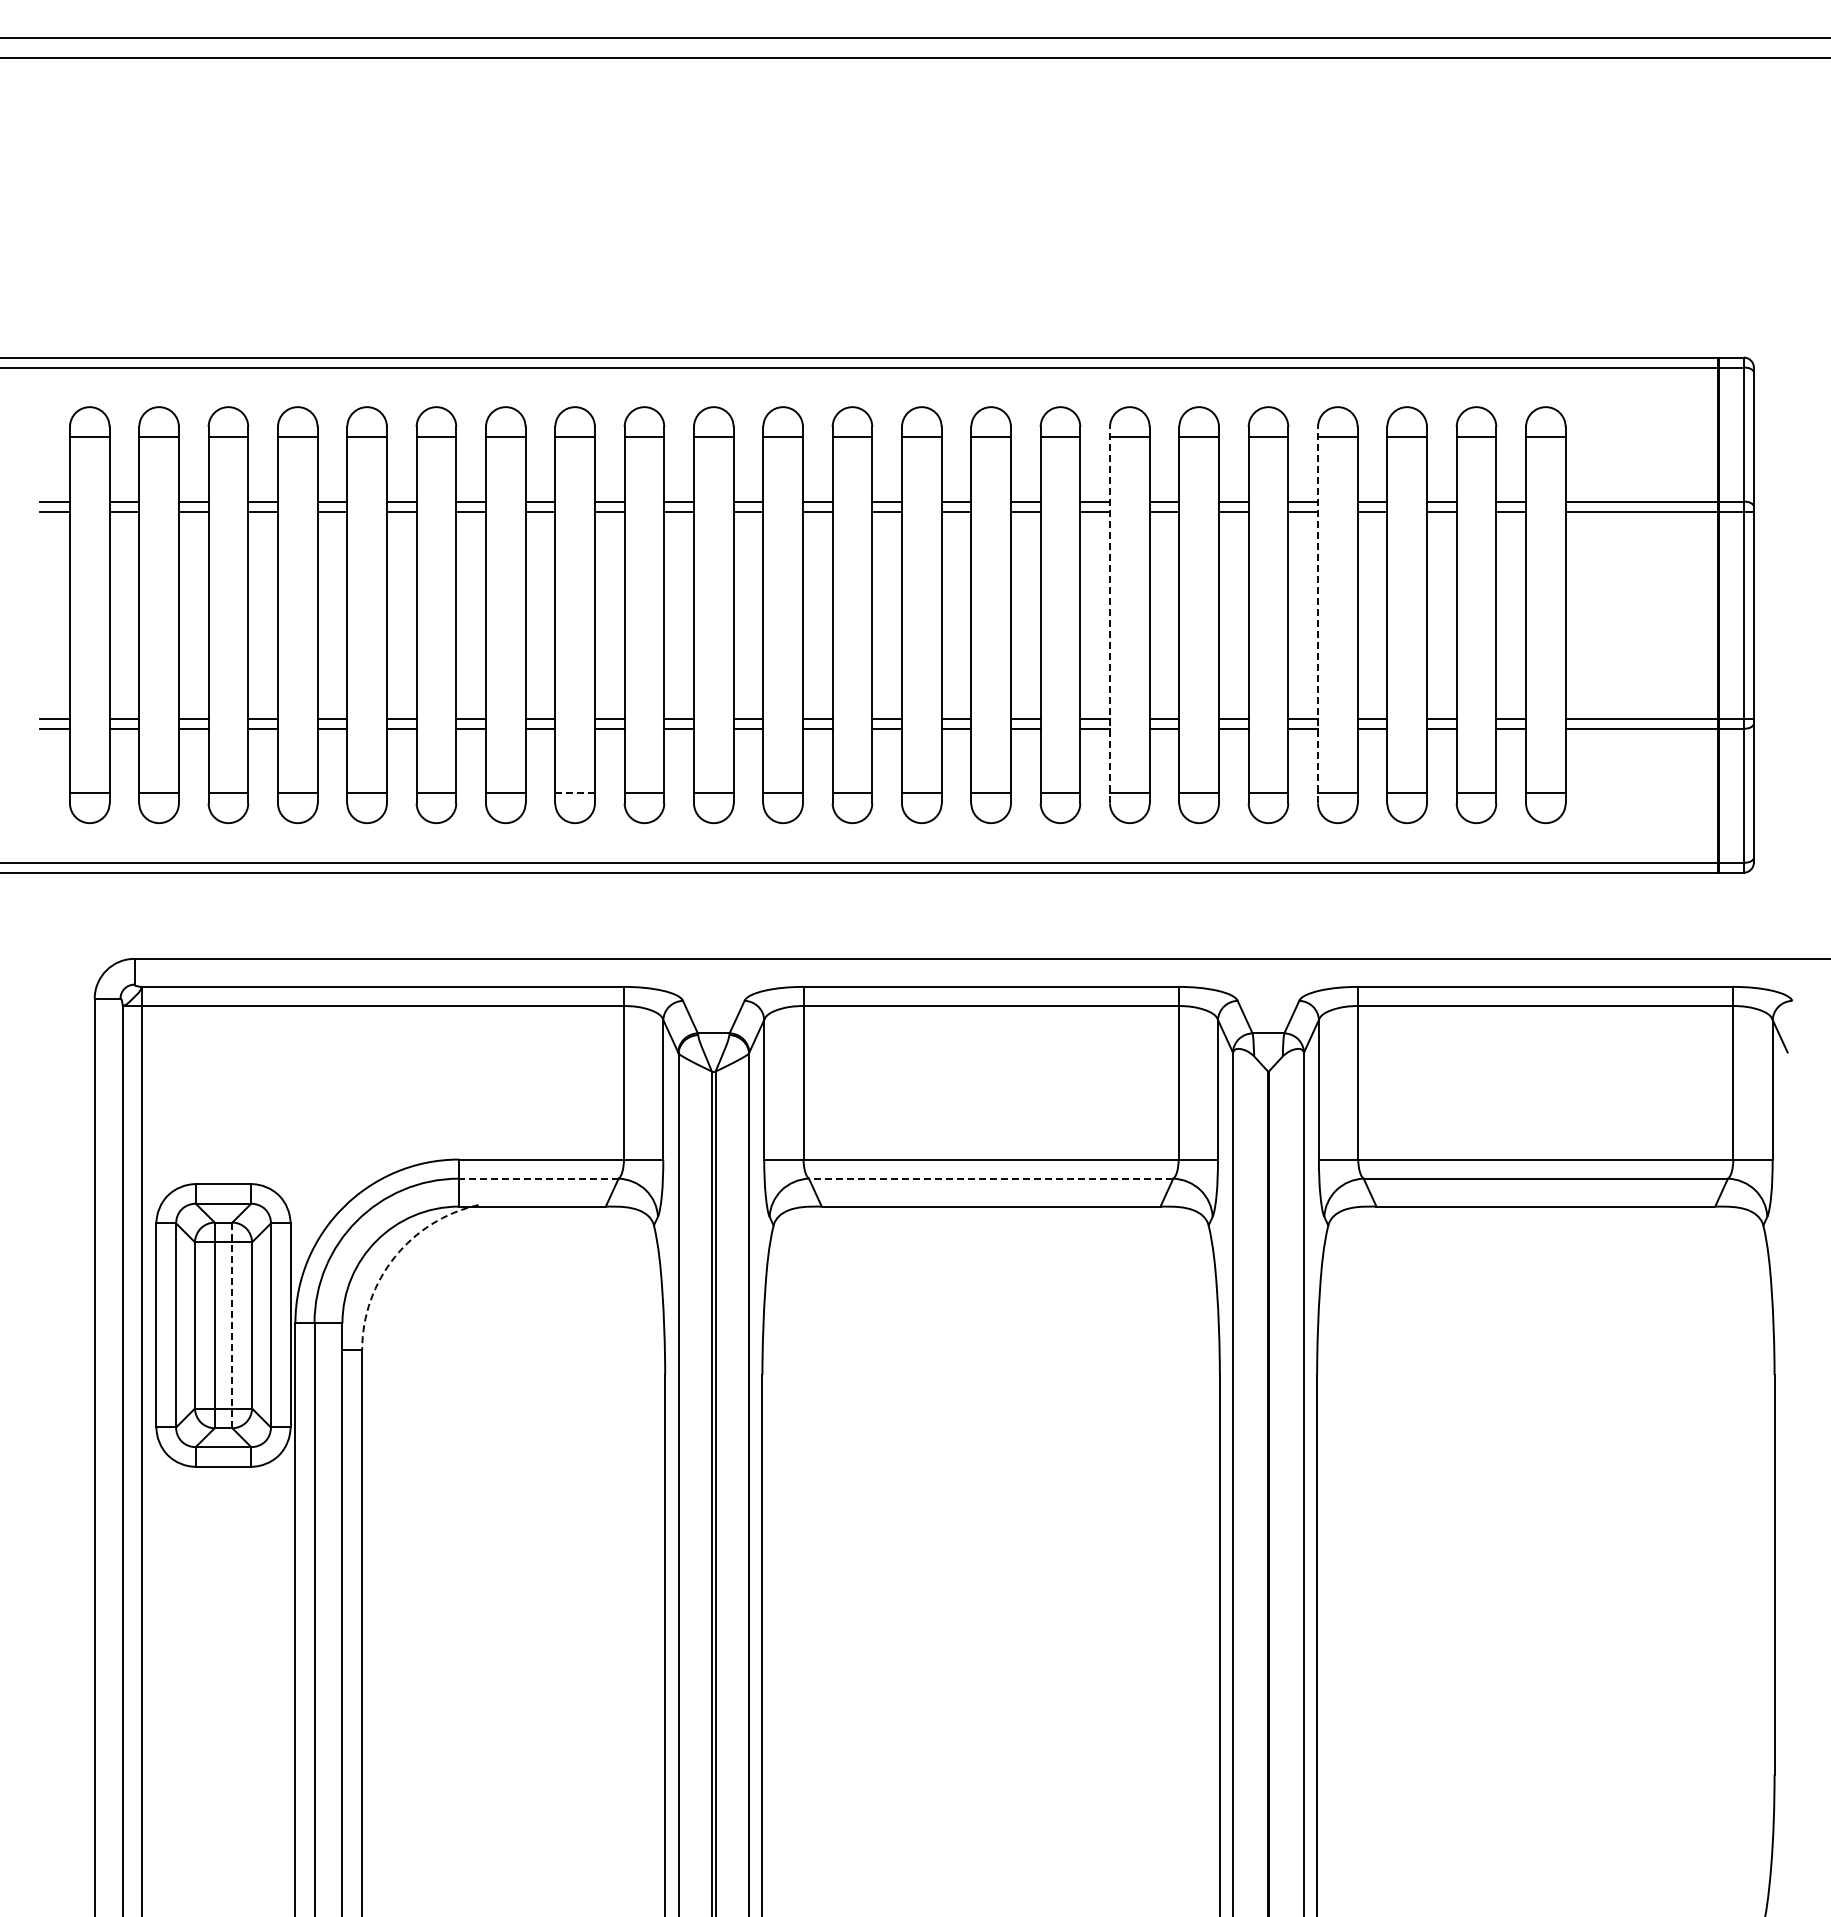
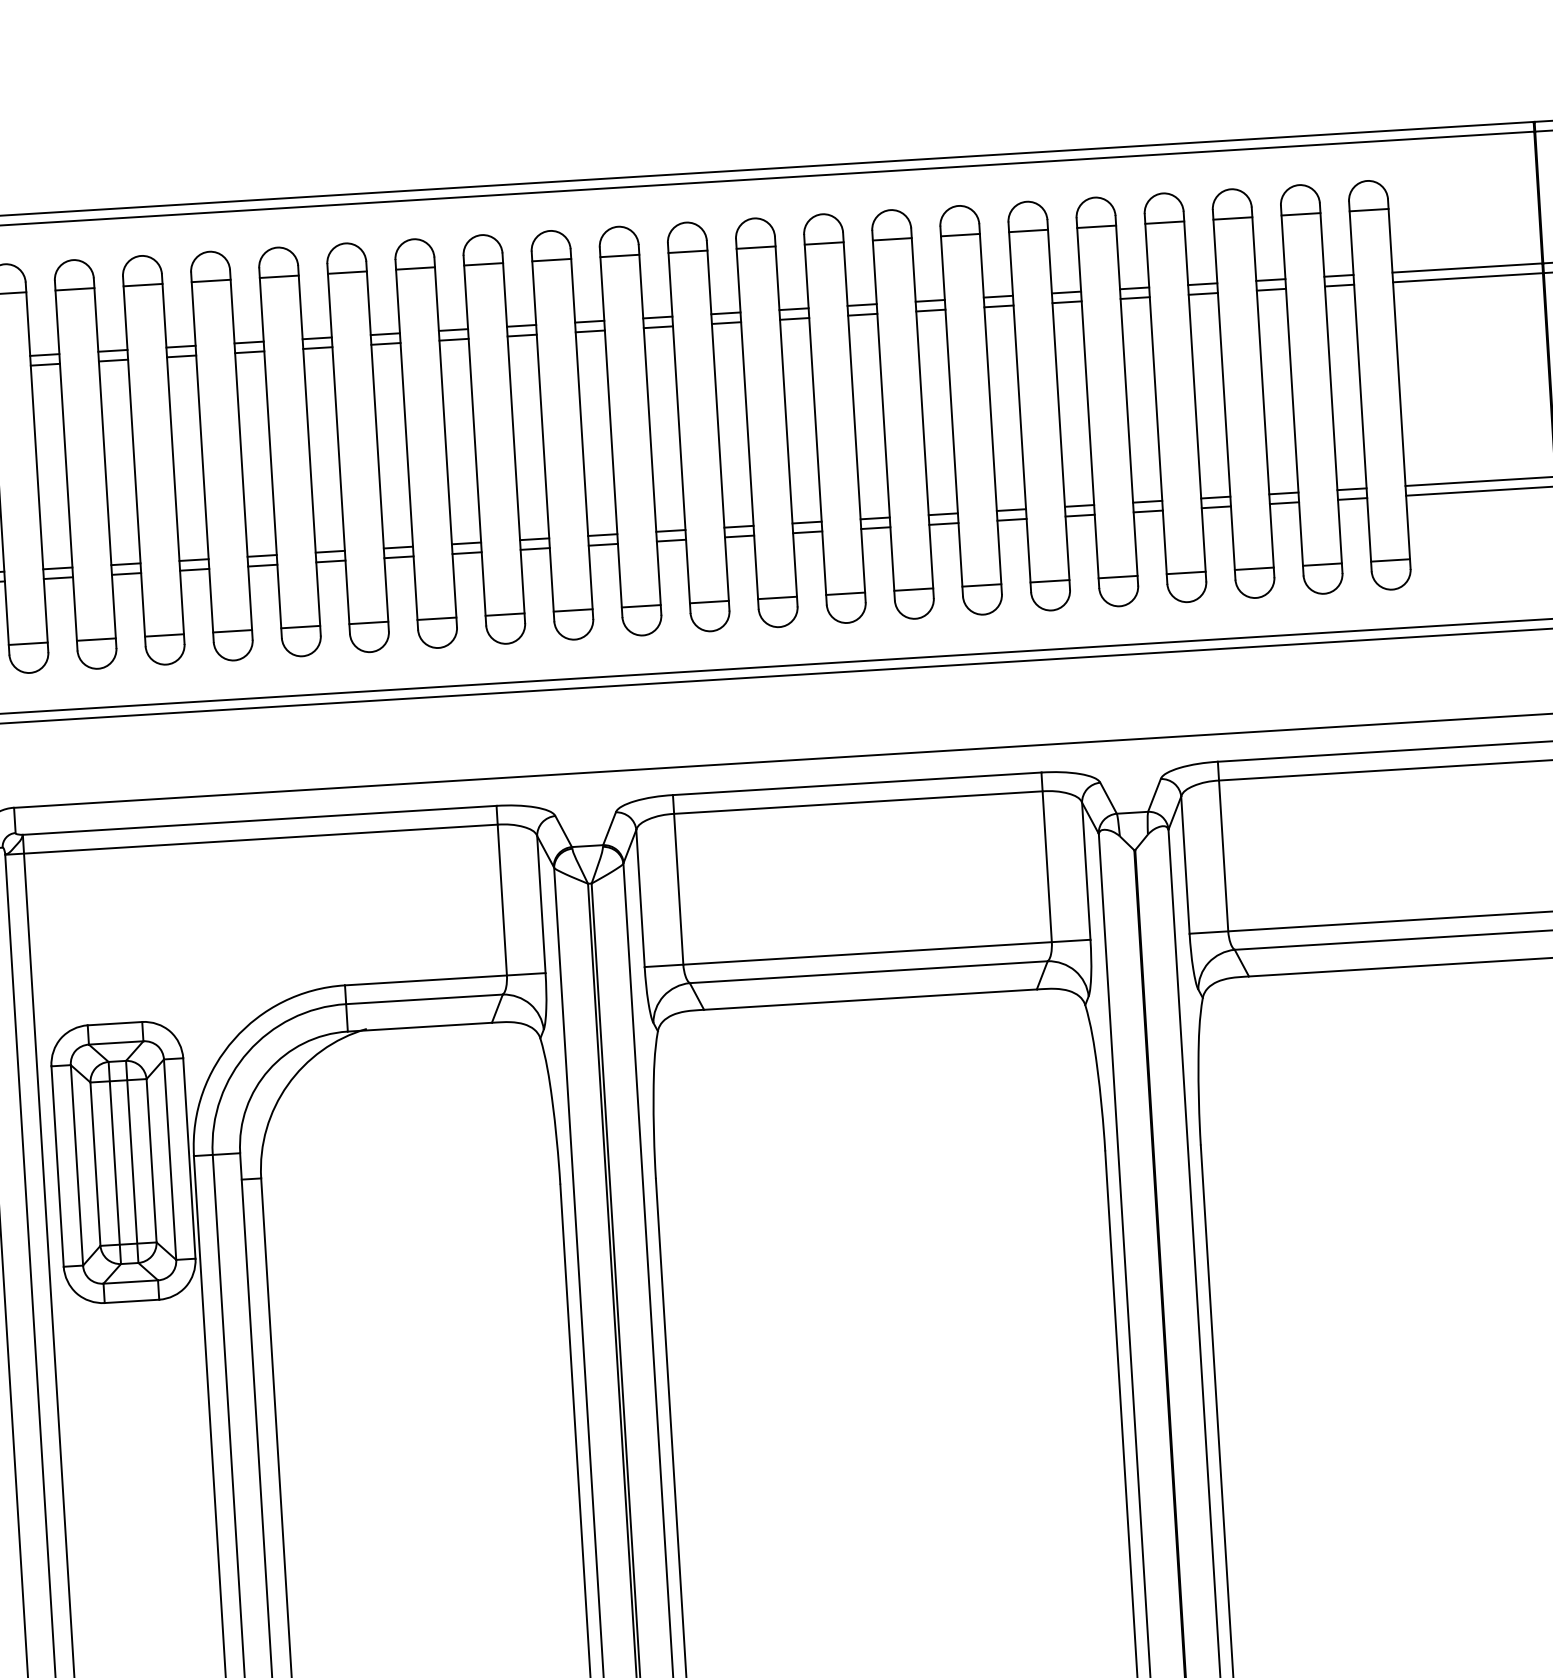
line: (1110, 614) -> (952, 410), dashed -> solid
line: (1318, 614) -> (1156, 398), dashed -> solid
line: (575, 793) -> (437, 618), dashed -> solid
line: (538, 1178) -> (424, 999), dashed -> solid
line: (990, 1178) -> (868, 972), dashed -> solid
arc: (394, 1257) -> (287, 1085), dashed -> solid
line: (232, 1325) -> (132, 1162), dashed -> solid

